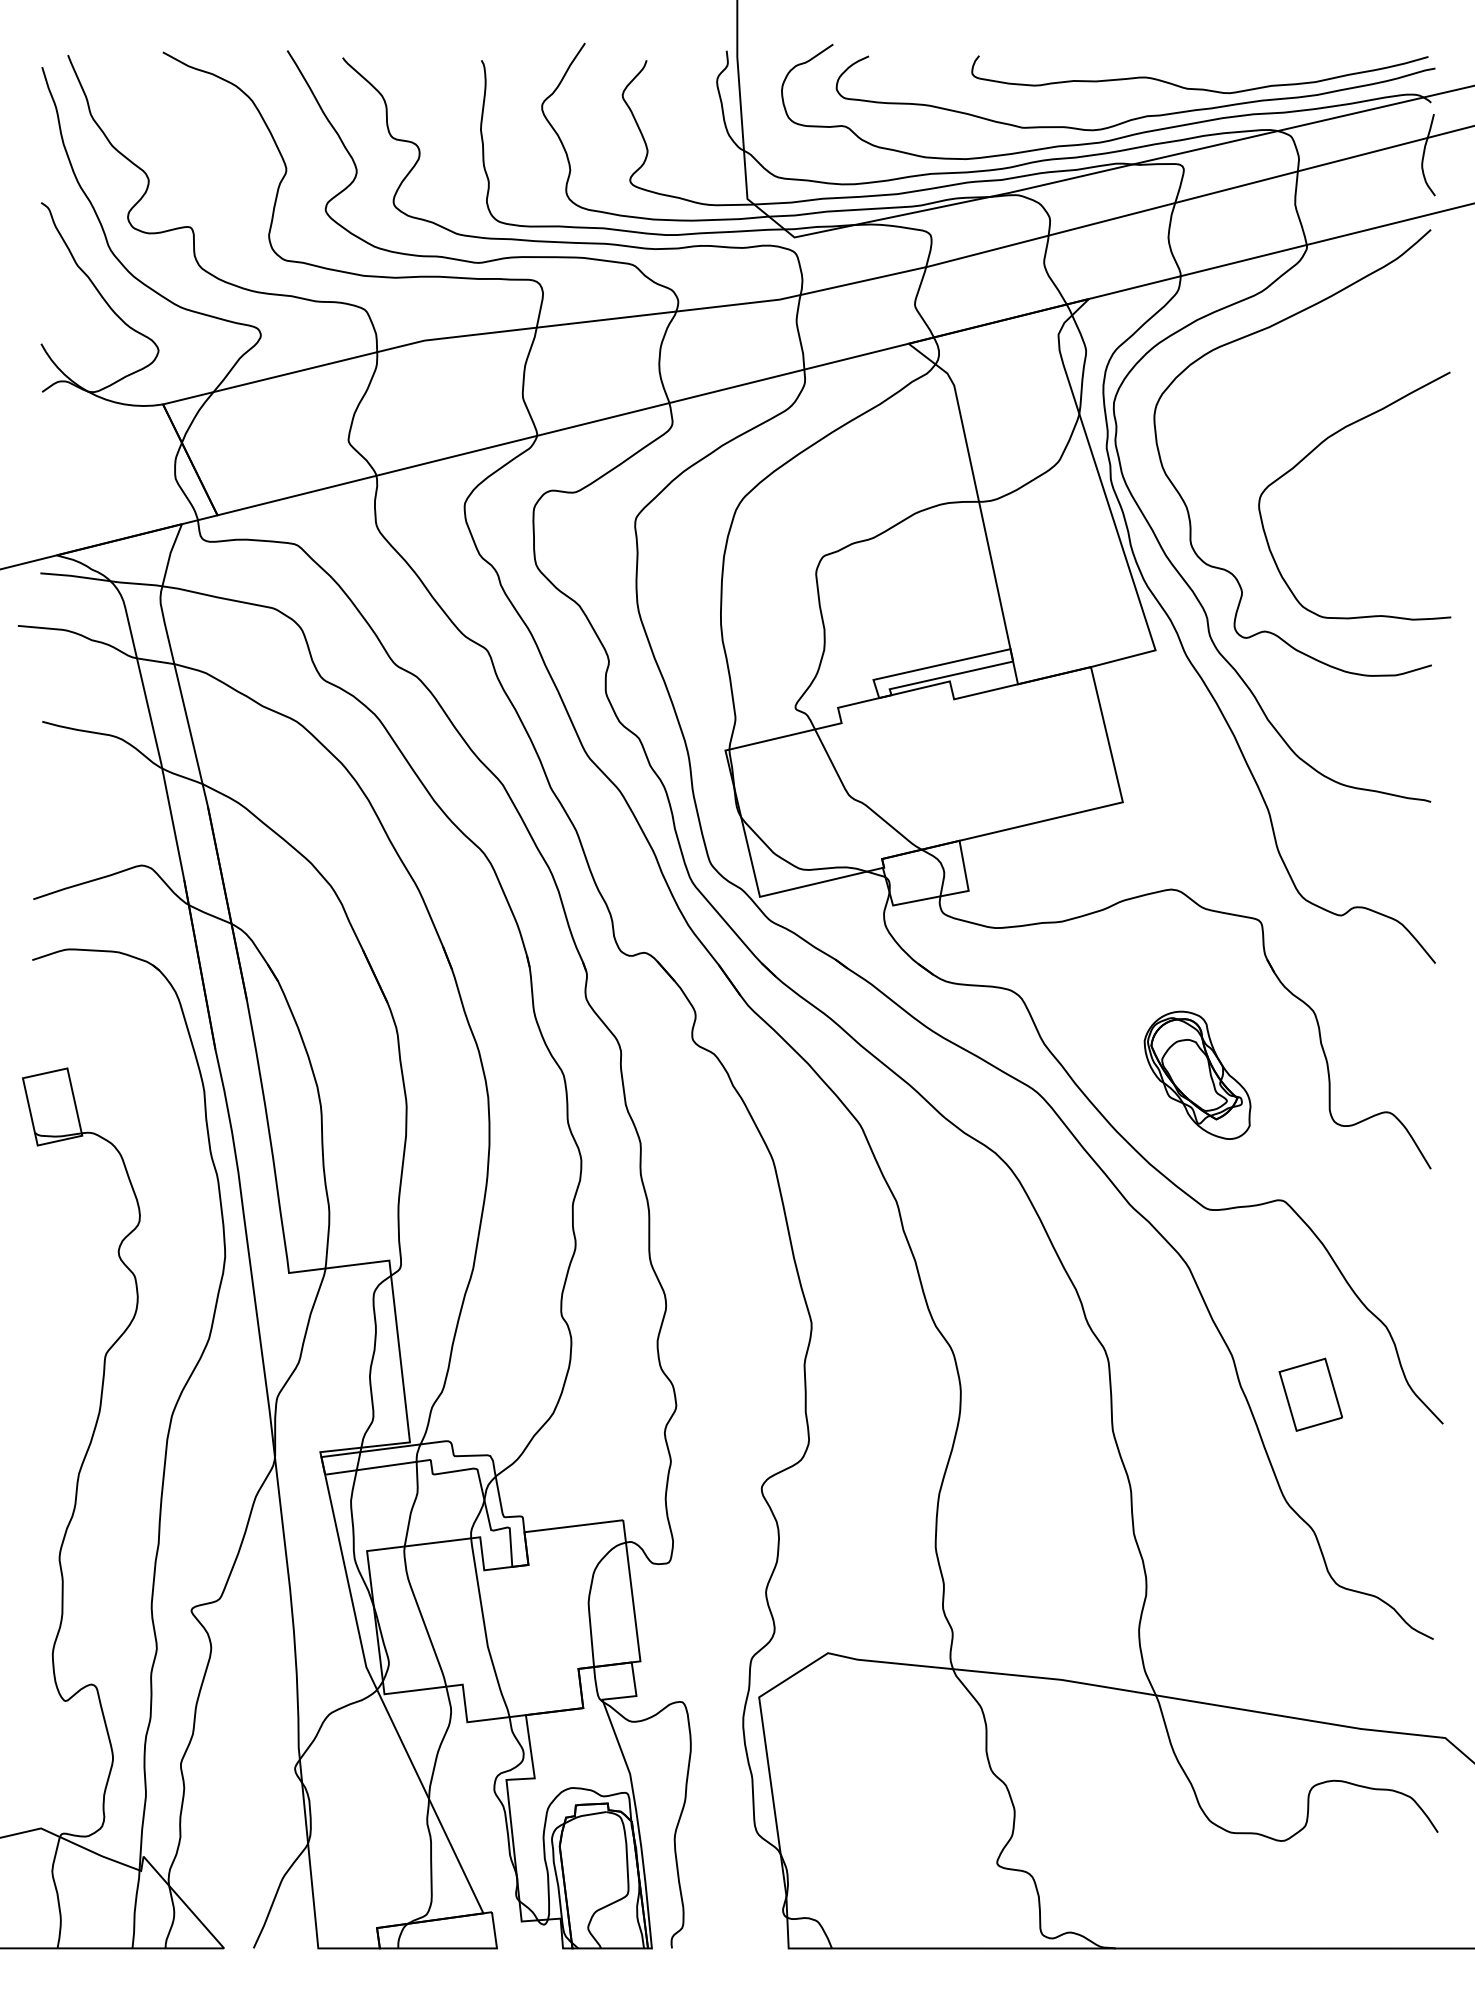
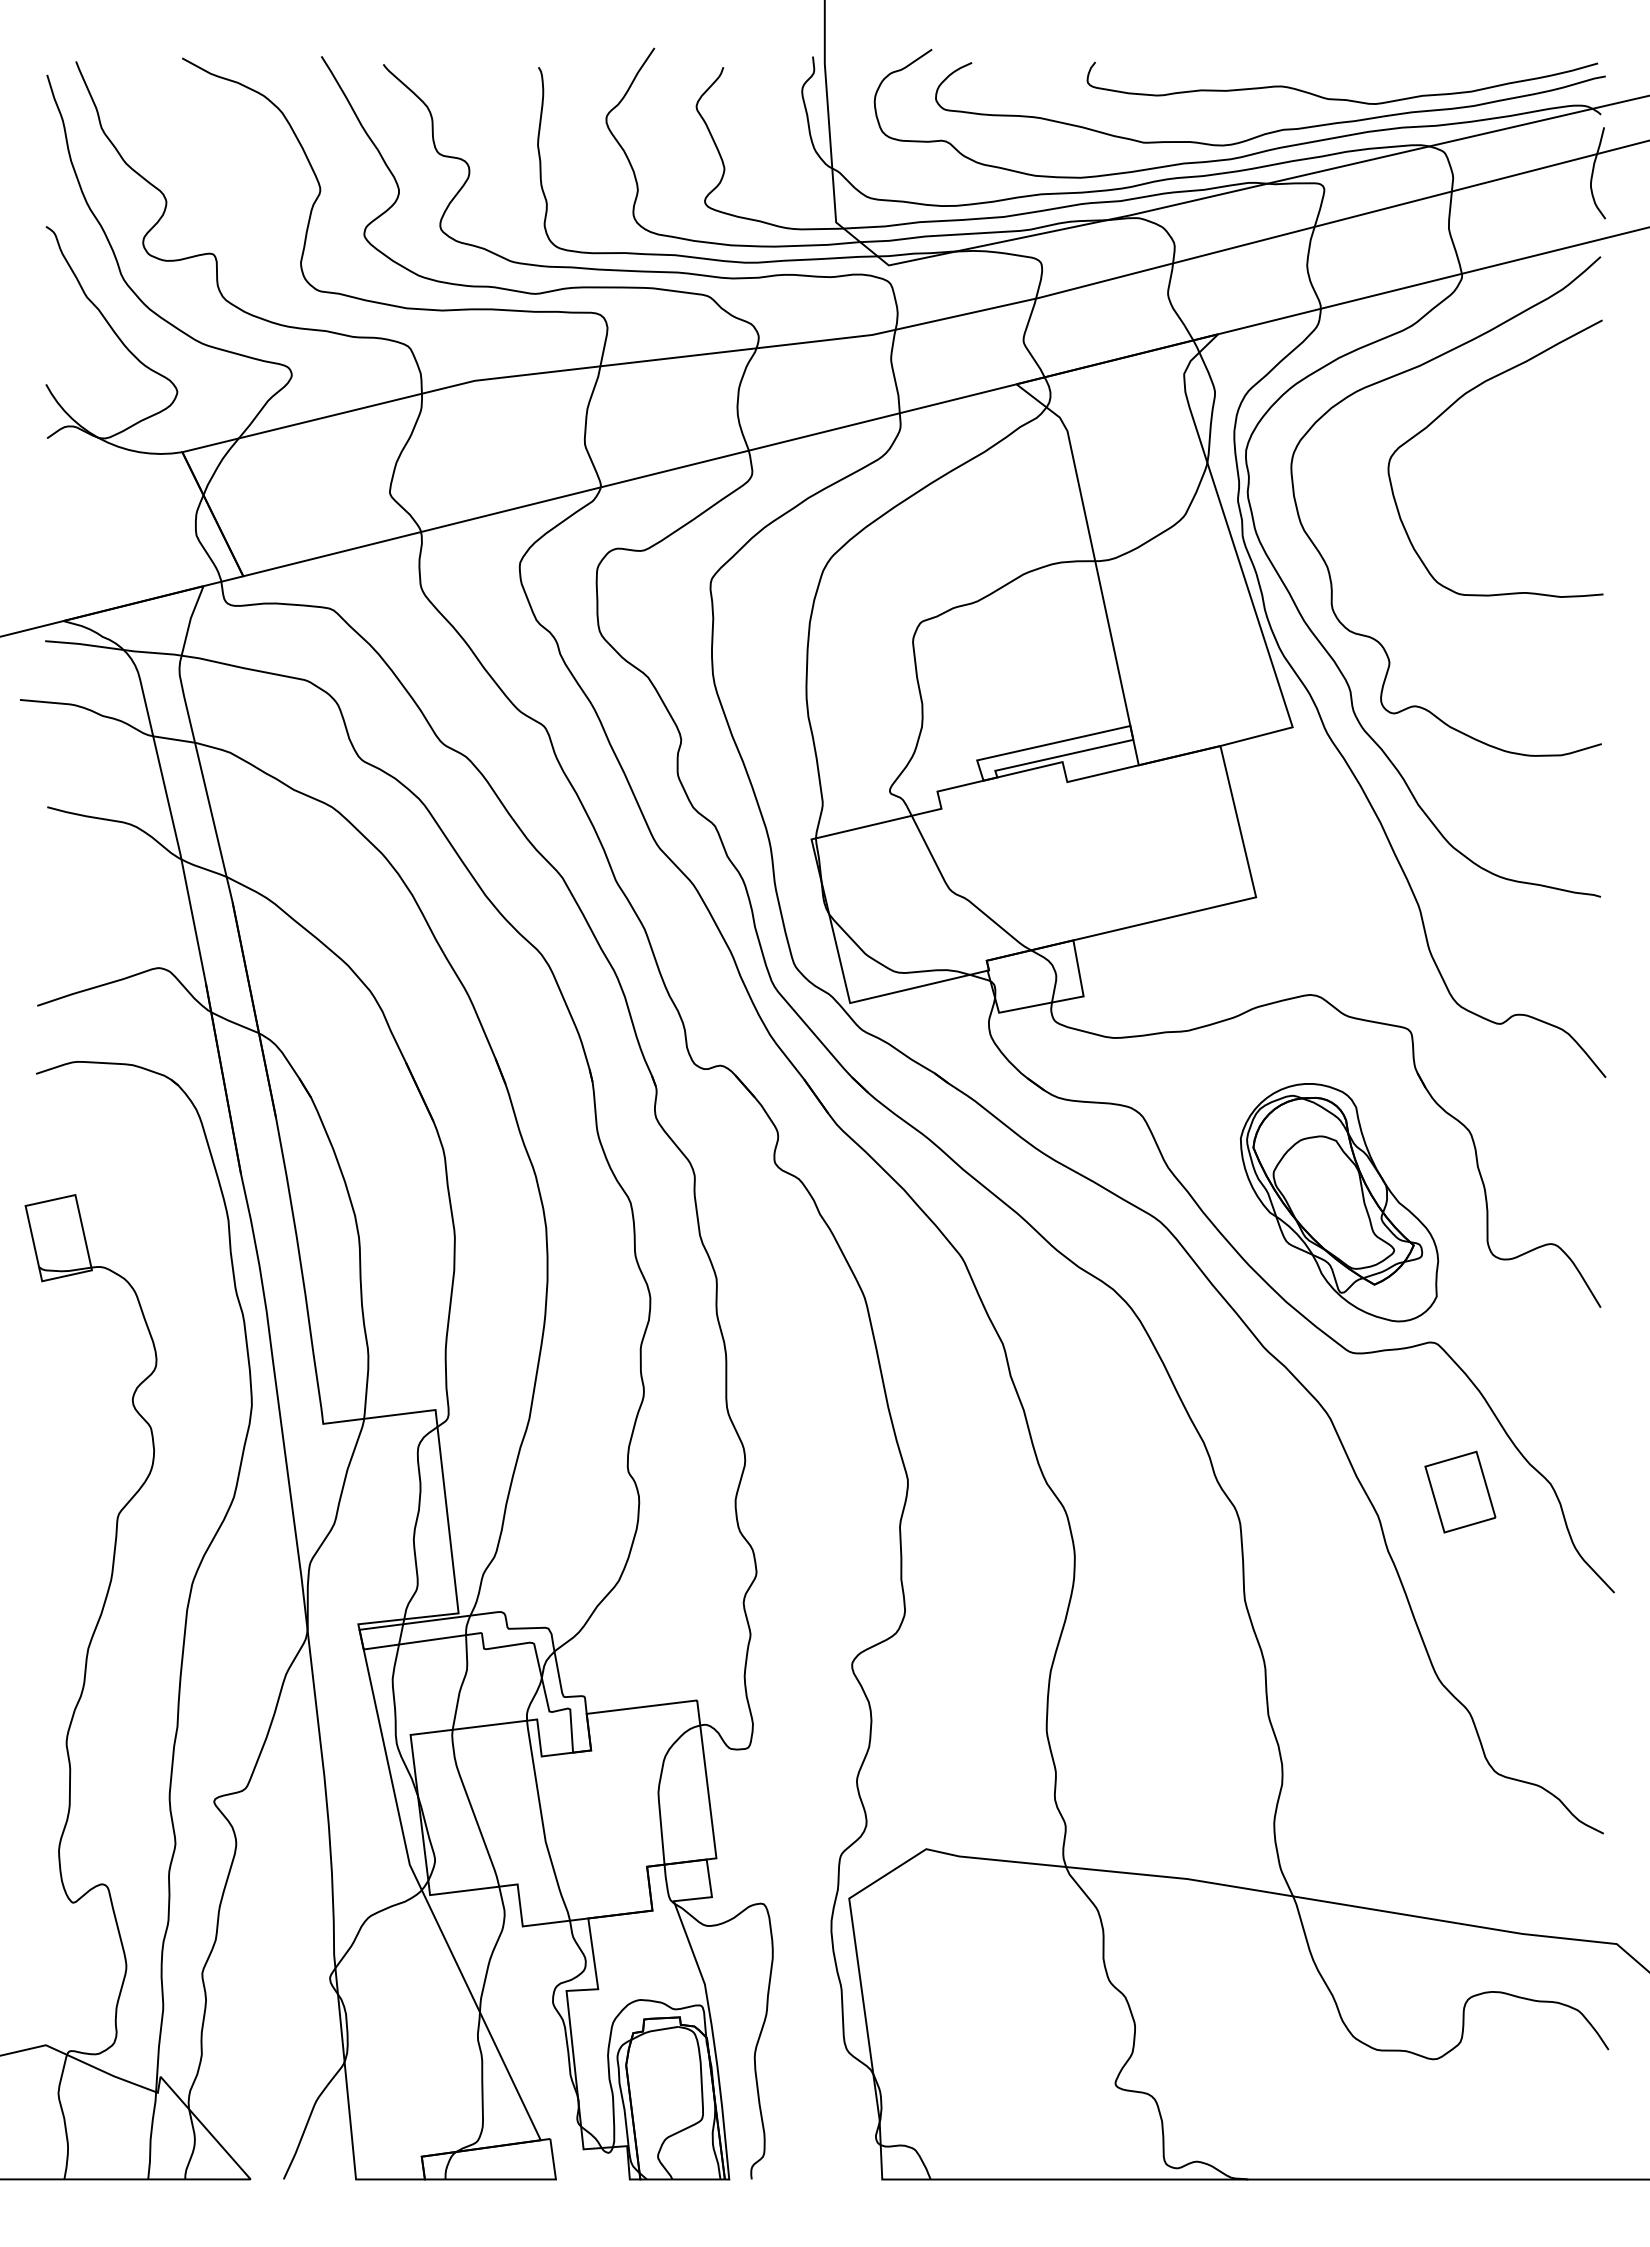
curve: (1311, 452) -> (1447, 410), moved
part: (1197, 1075) -> (1339, 1202), size x1.67
part: (1310, 1394) -> (1460, 1491), moved

